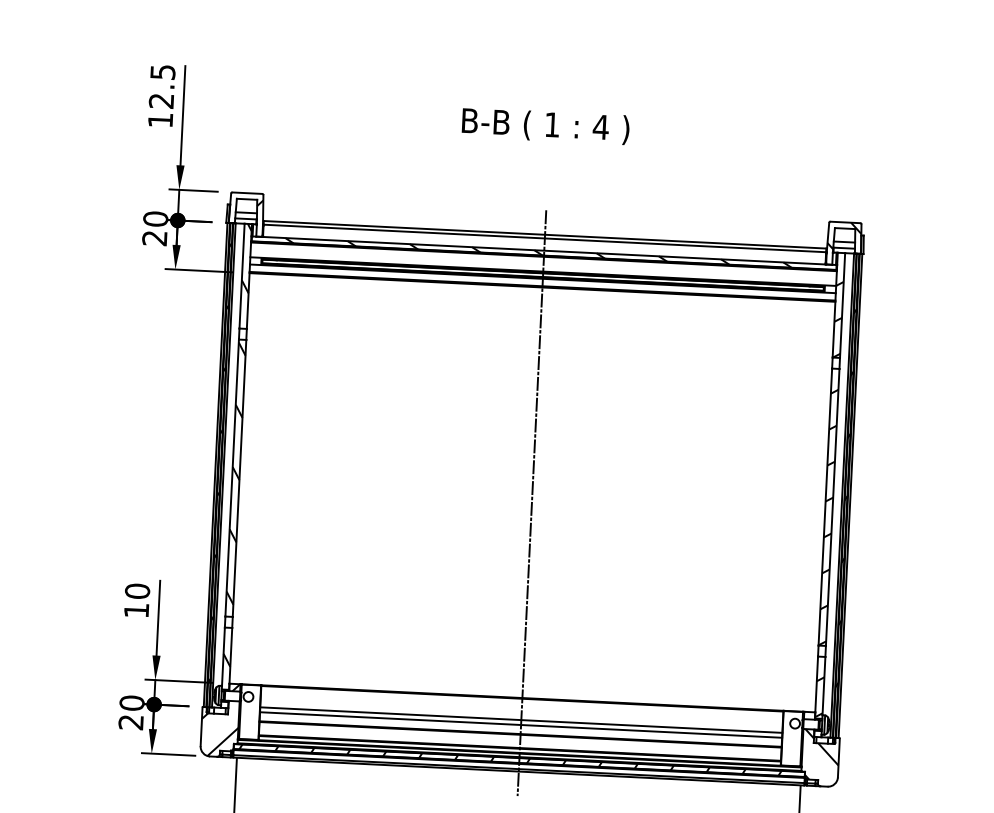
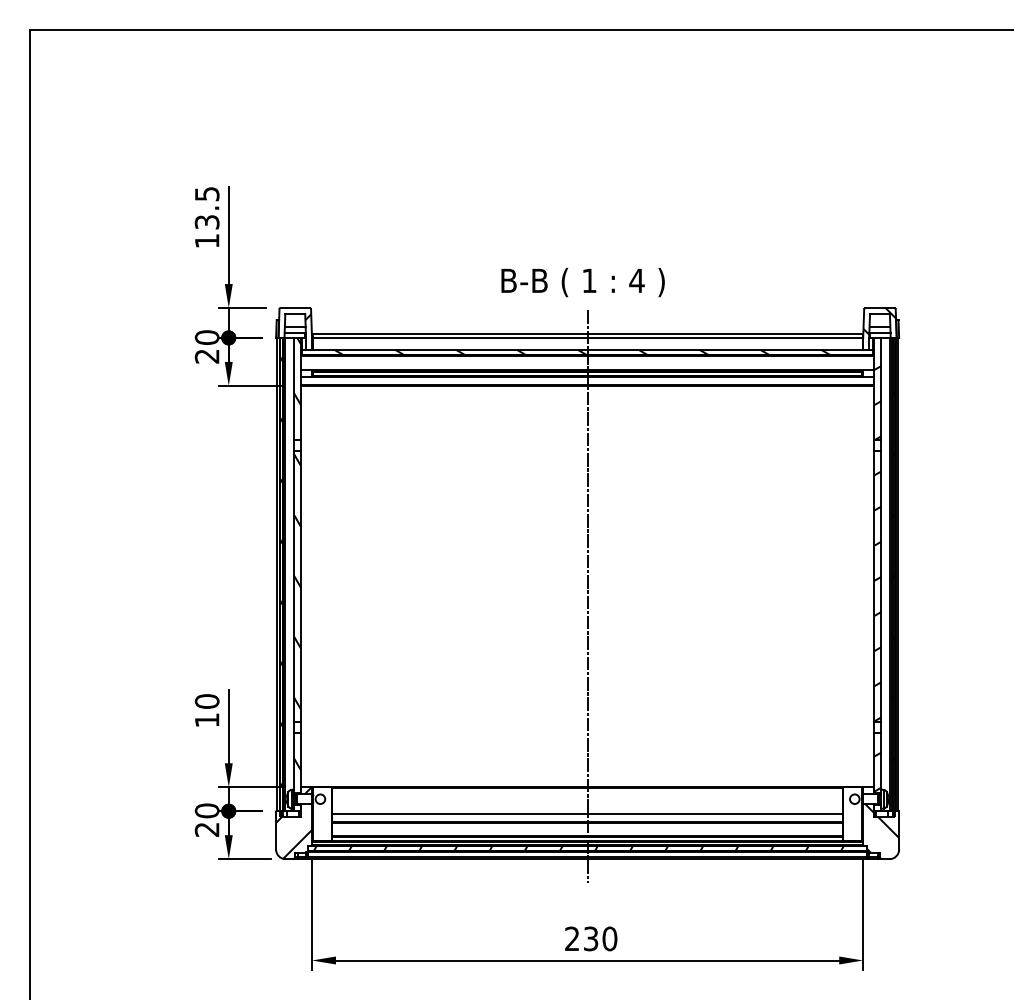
text: (161, 101) -> (207, 222), 12.5 -> 13.5
text: (545, 126) -> (582, 282), moved
line: (521, 719) -> (587, 808), removed

